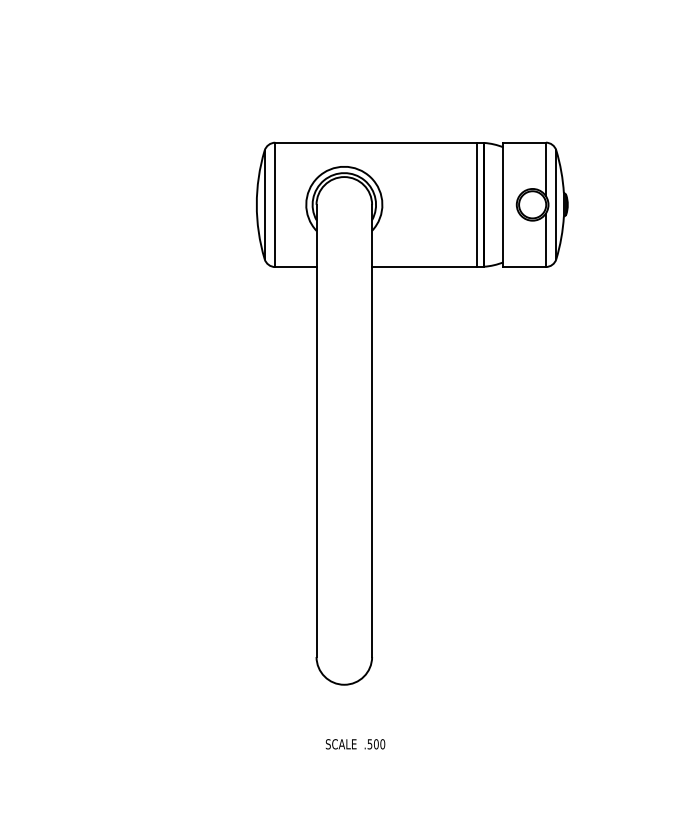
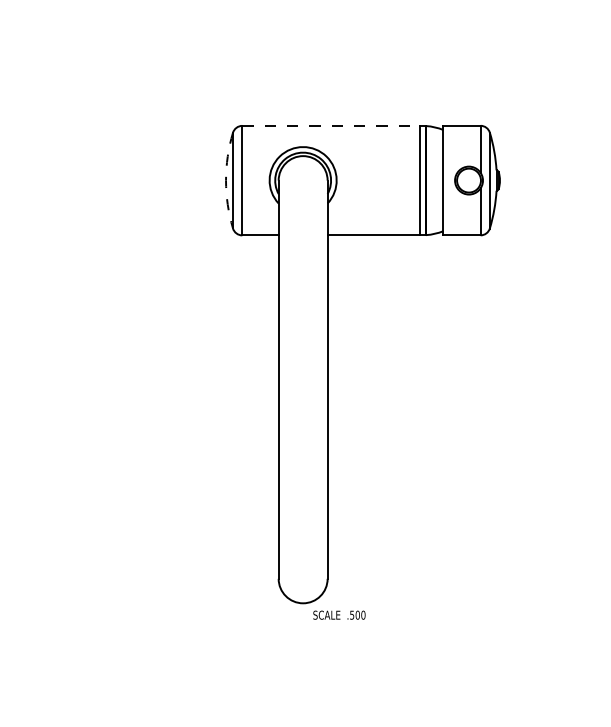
line: (376, 142) -> (331, 125), solid -> dashed
arc: (256, 204) -> (225, 180), solid -> dashed
text: (355, 744) -> (339, 615), moved

